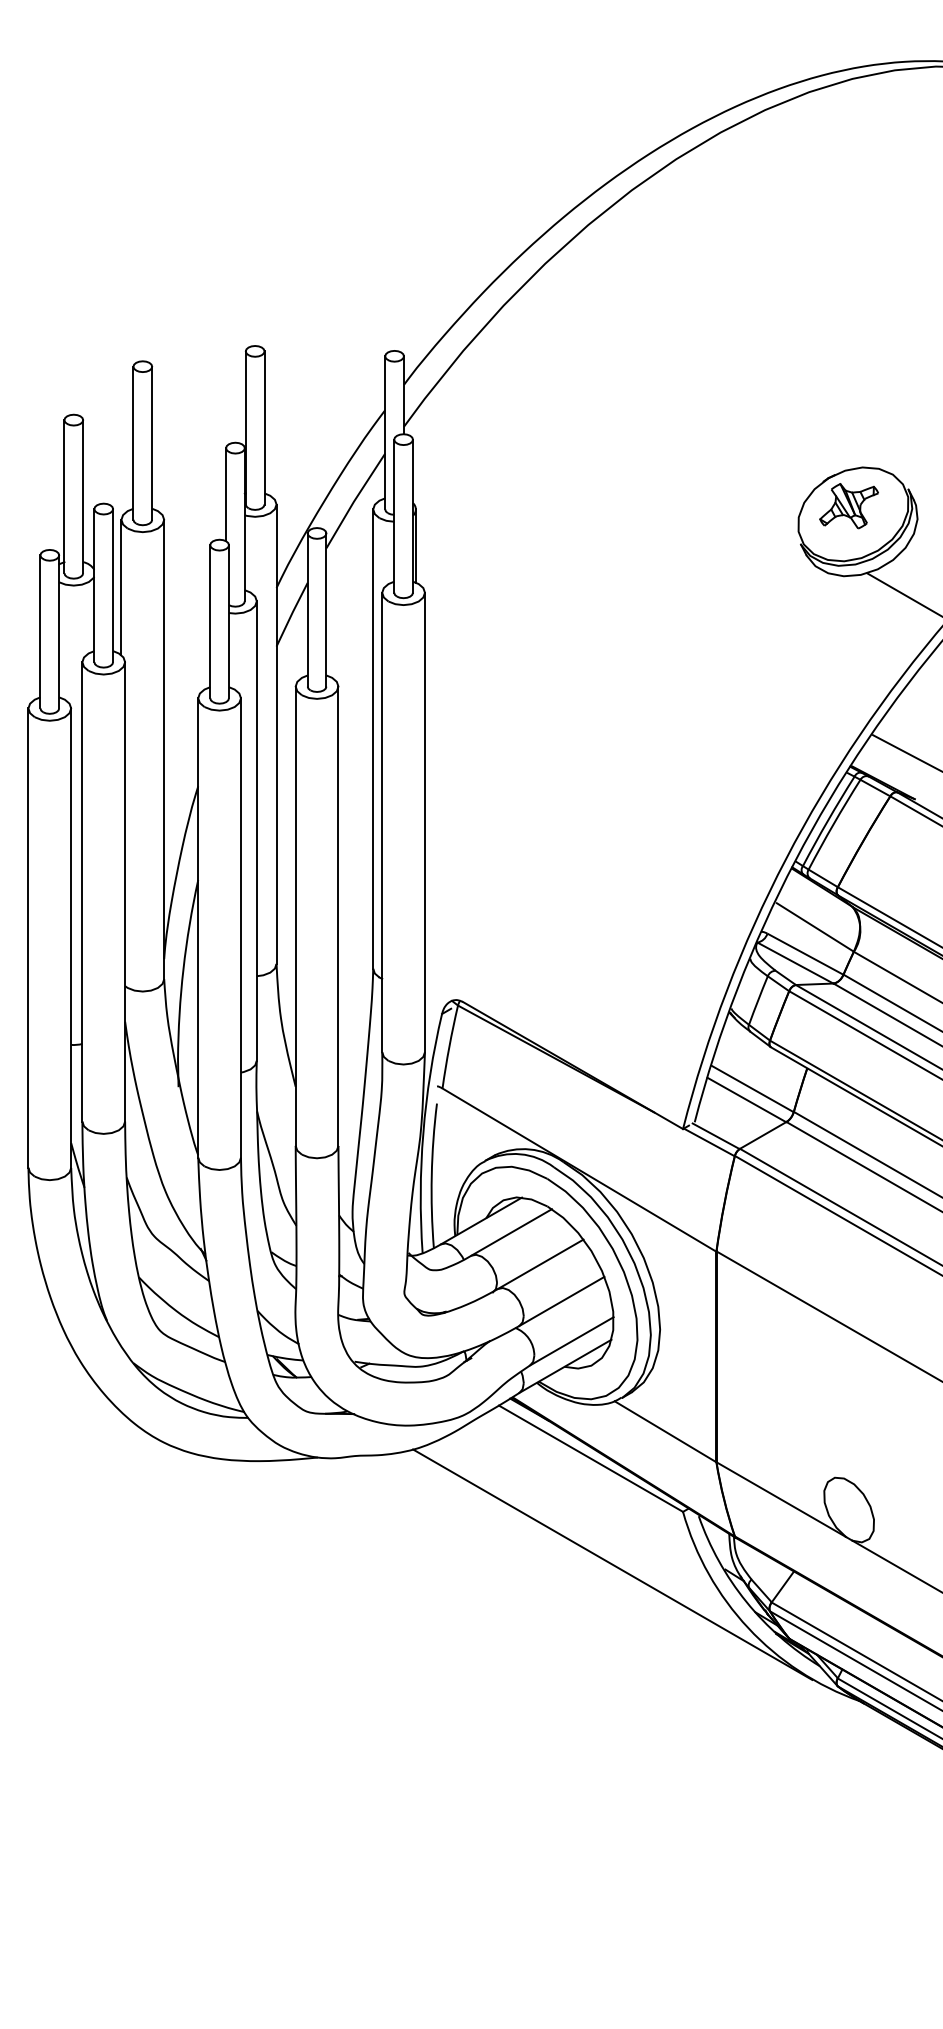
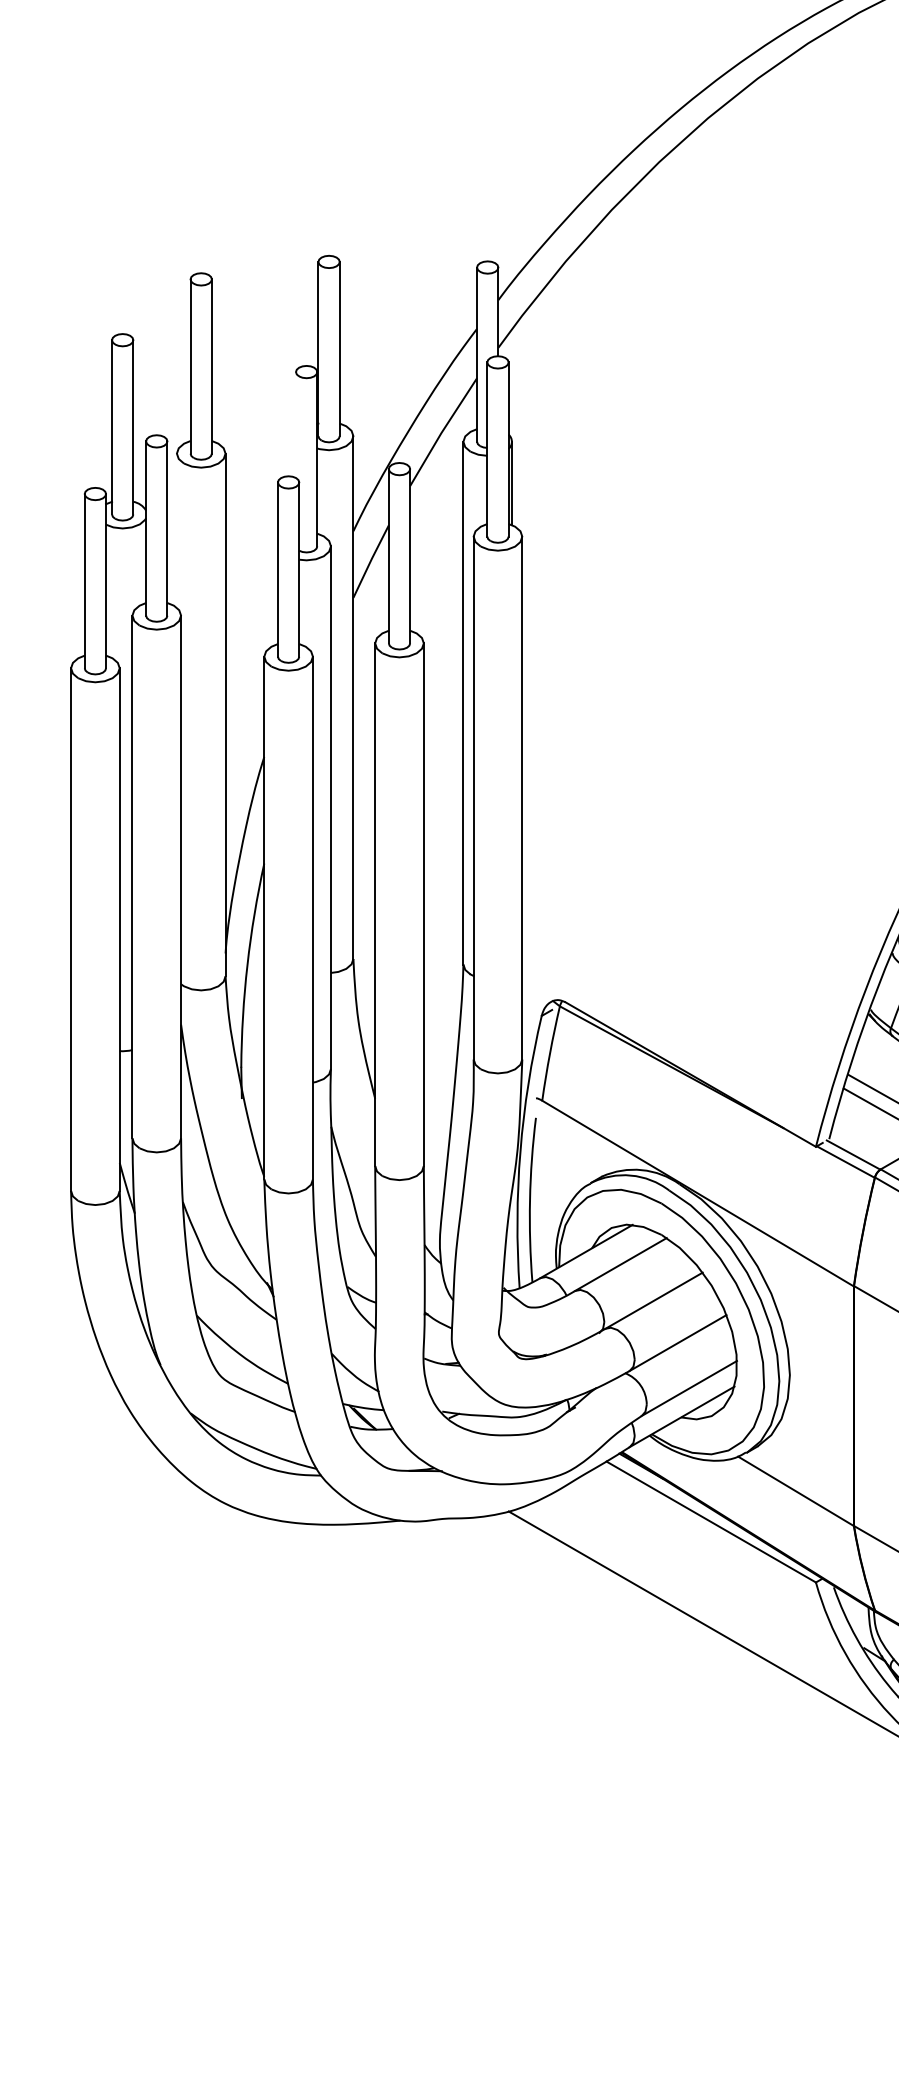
line: (226, 494) -> (296, 424), removed
line: (121, 587) -> (176, 530), removed

